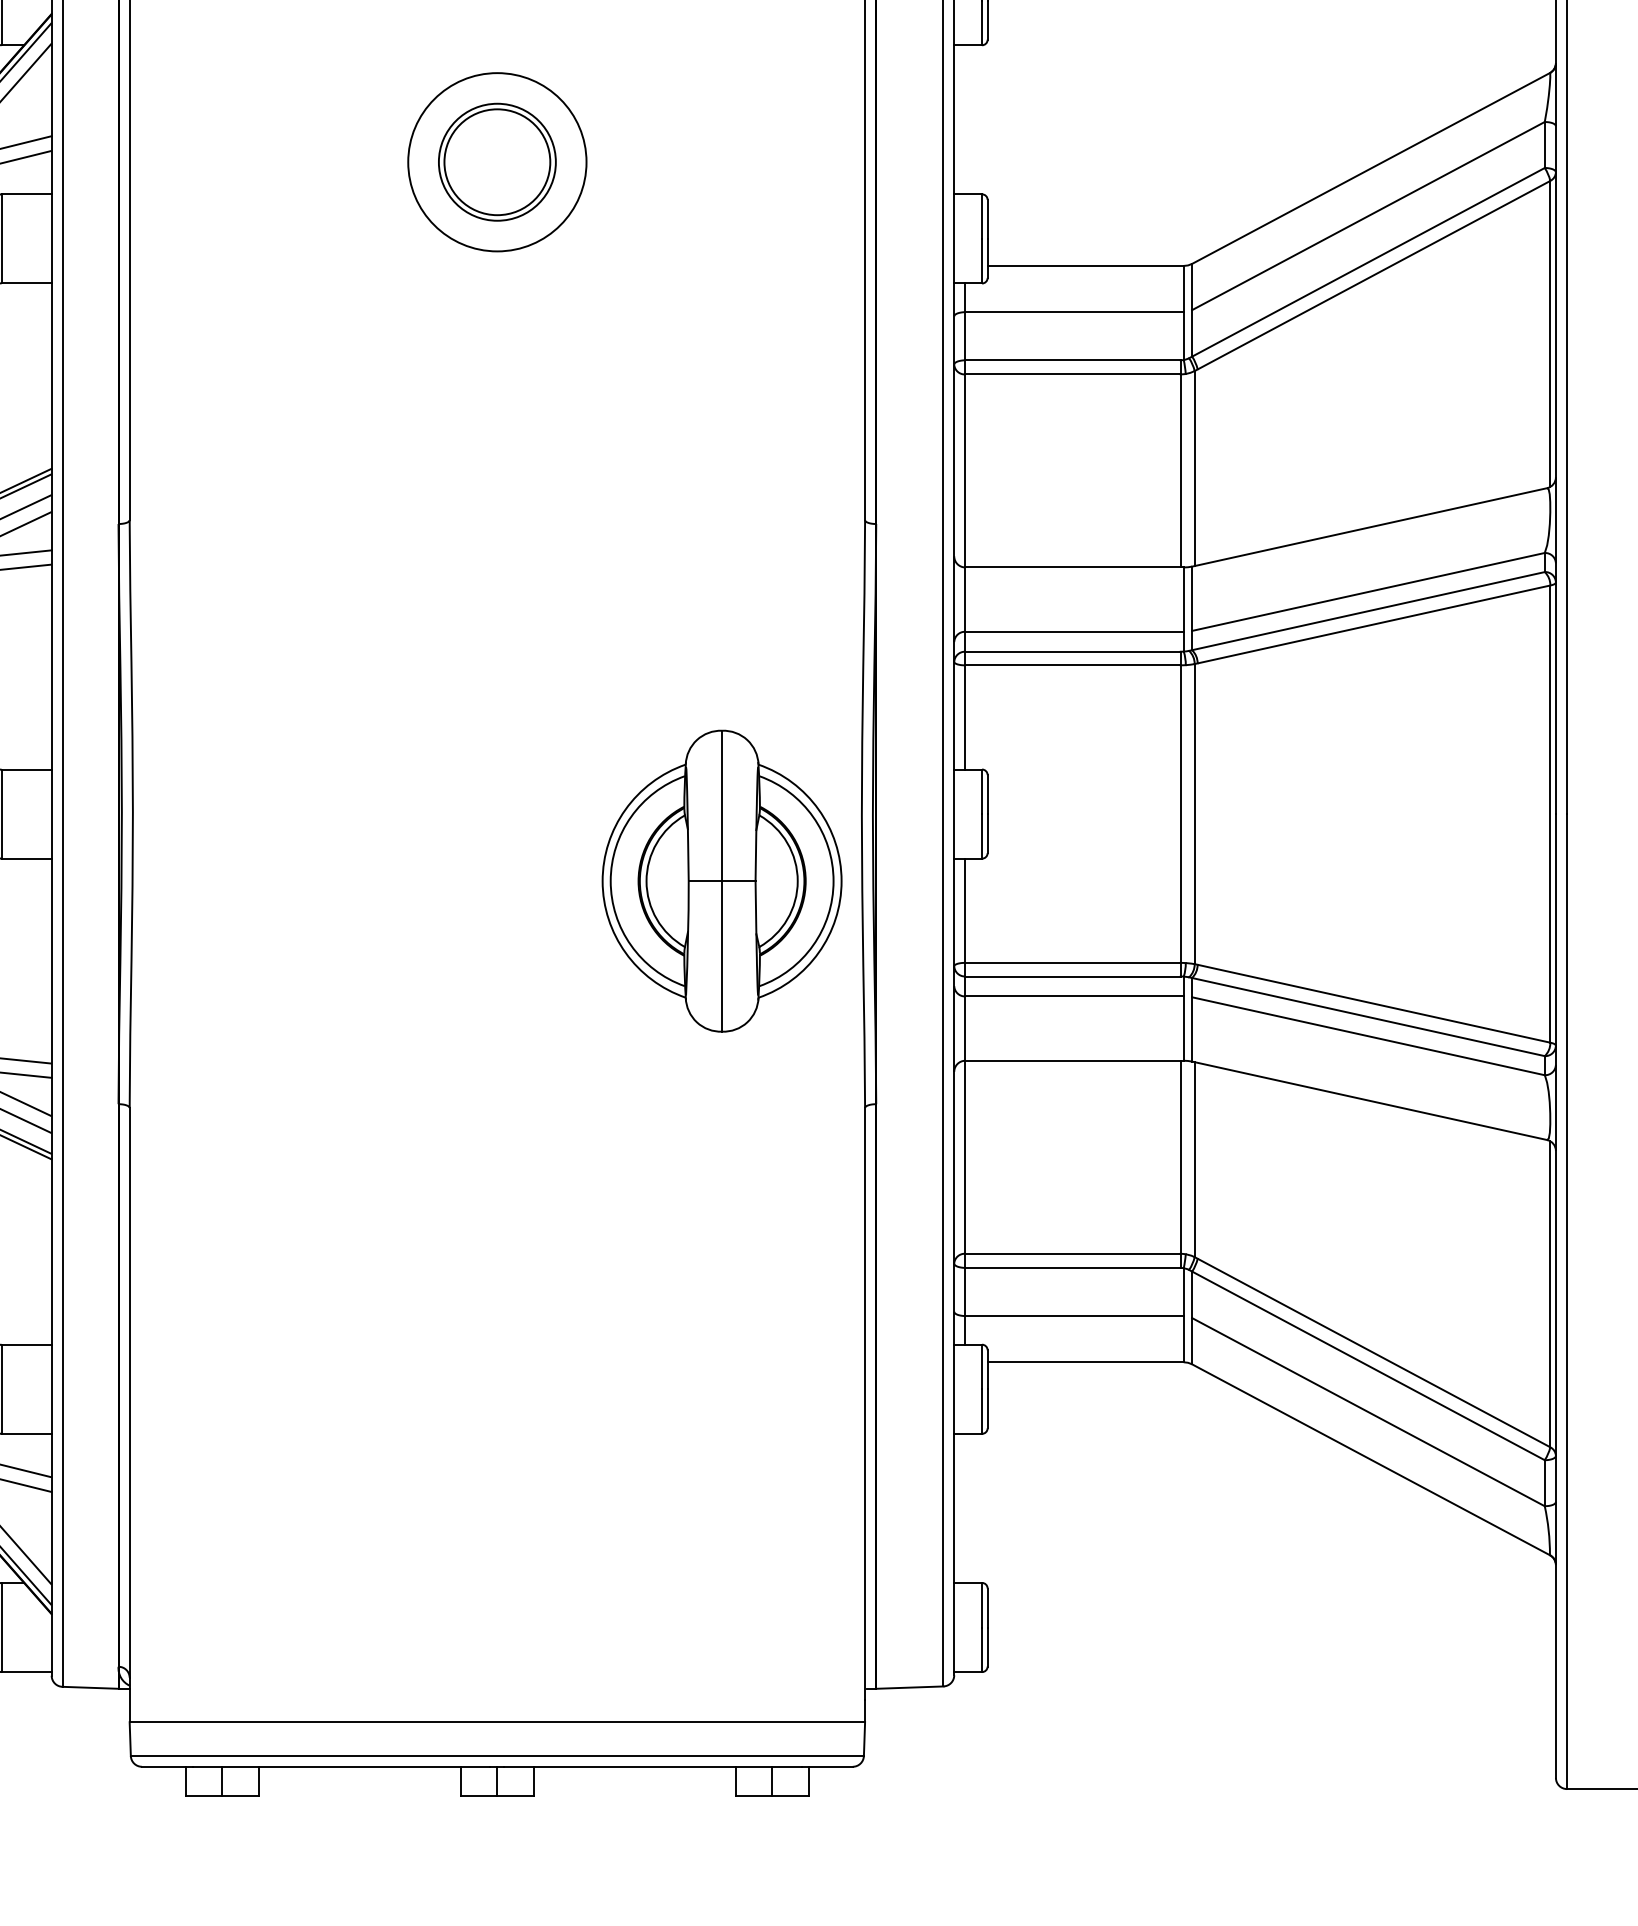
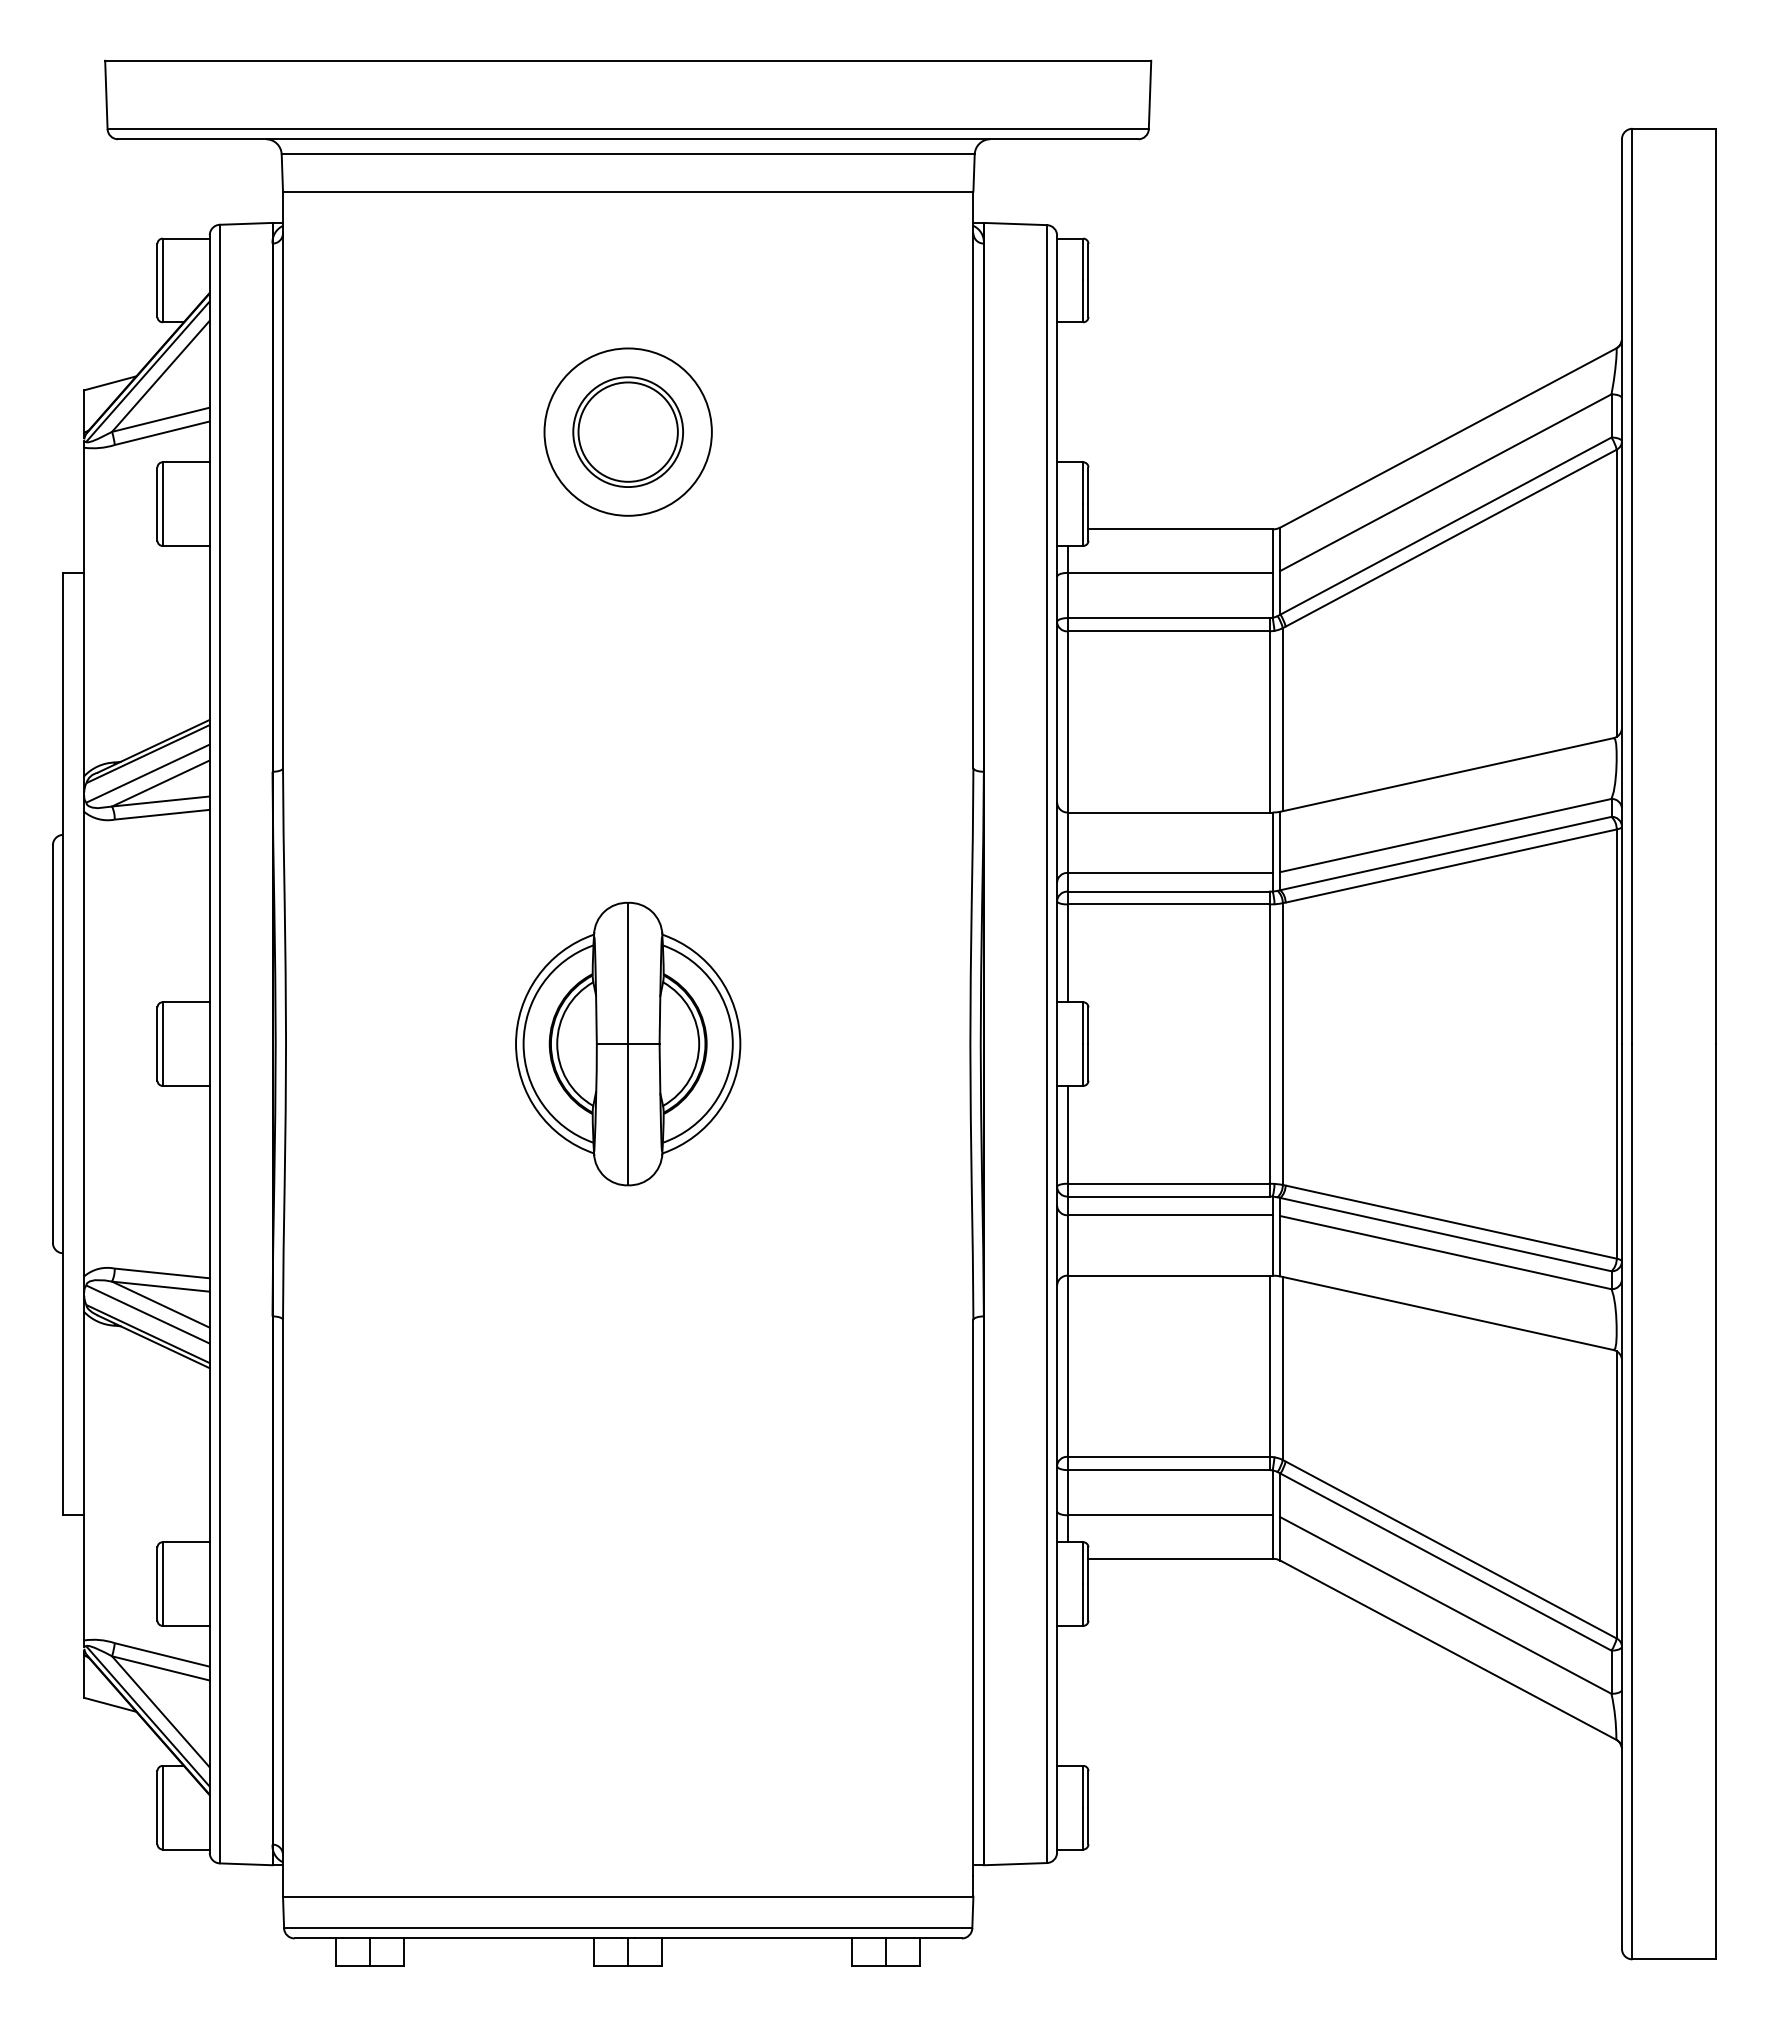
part: (722, 880) -> (628, 1043), moved

